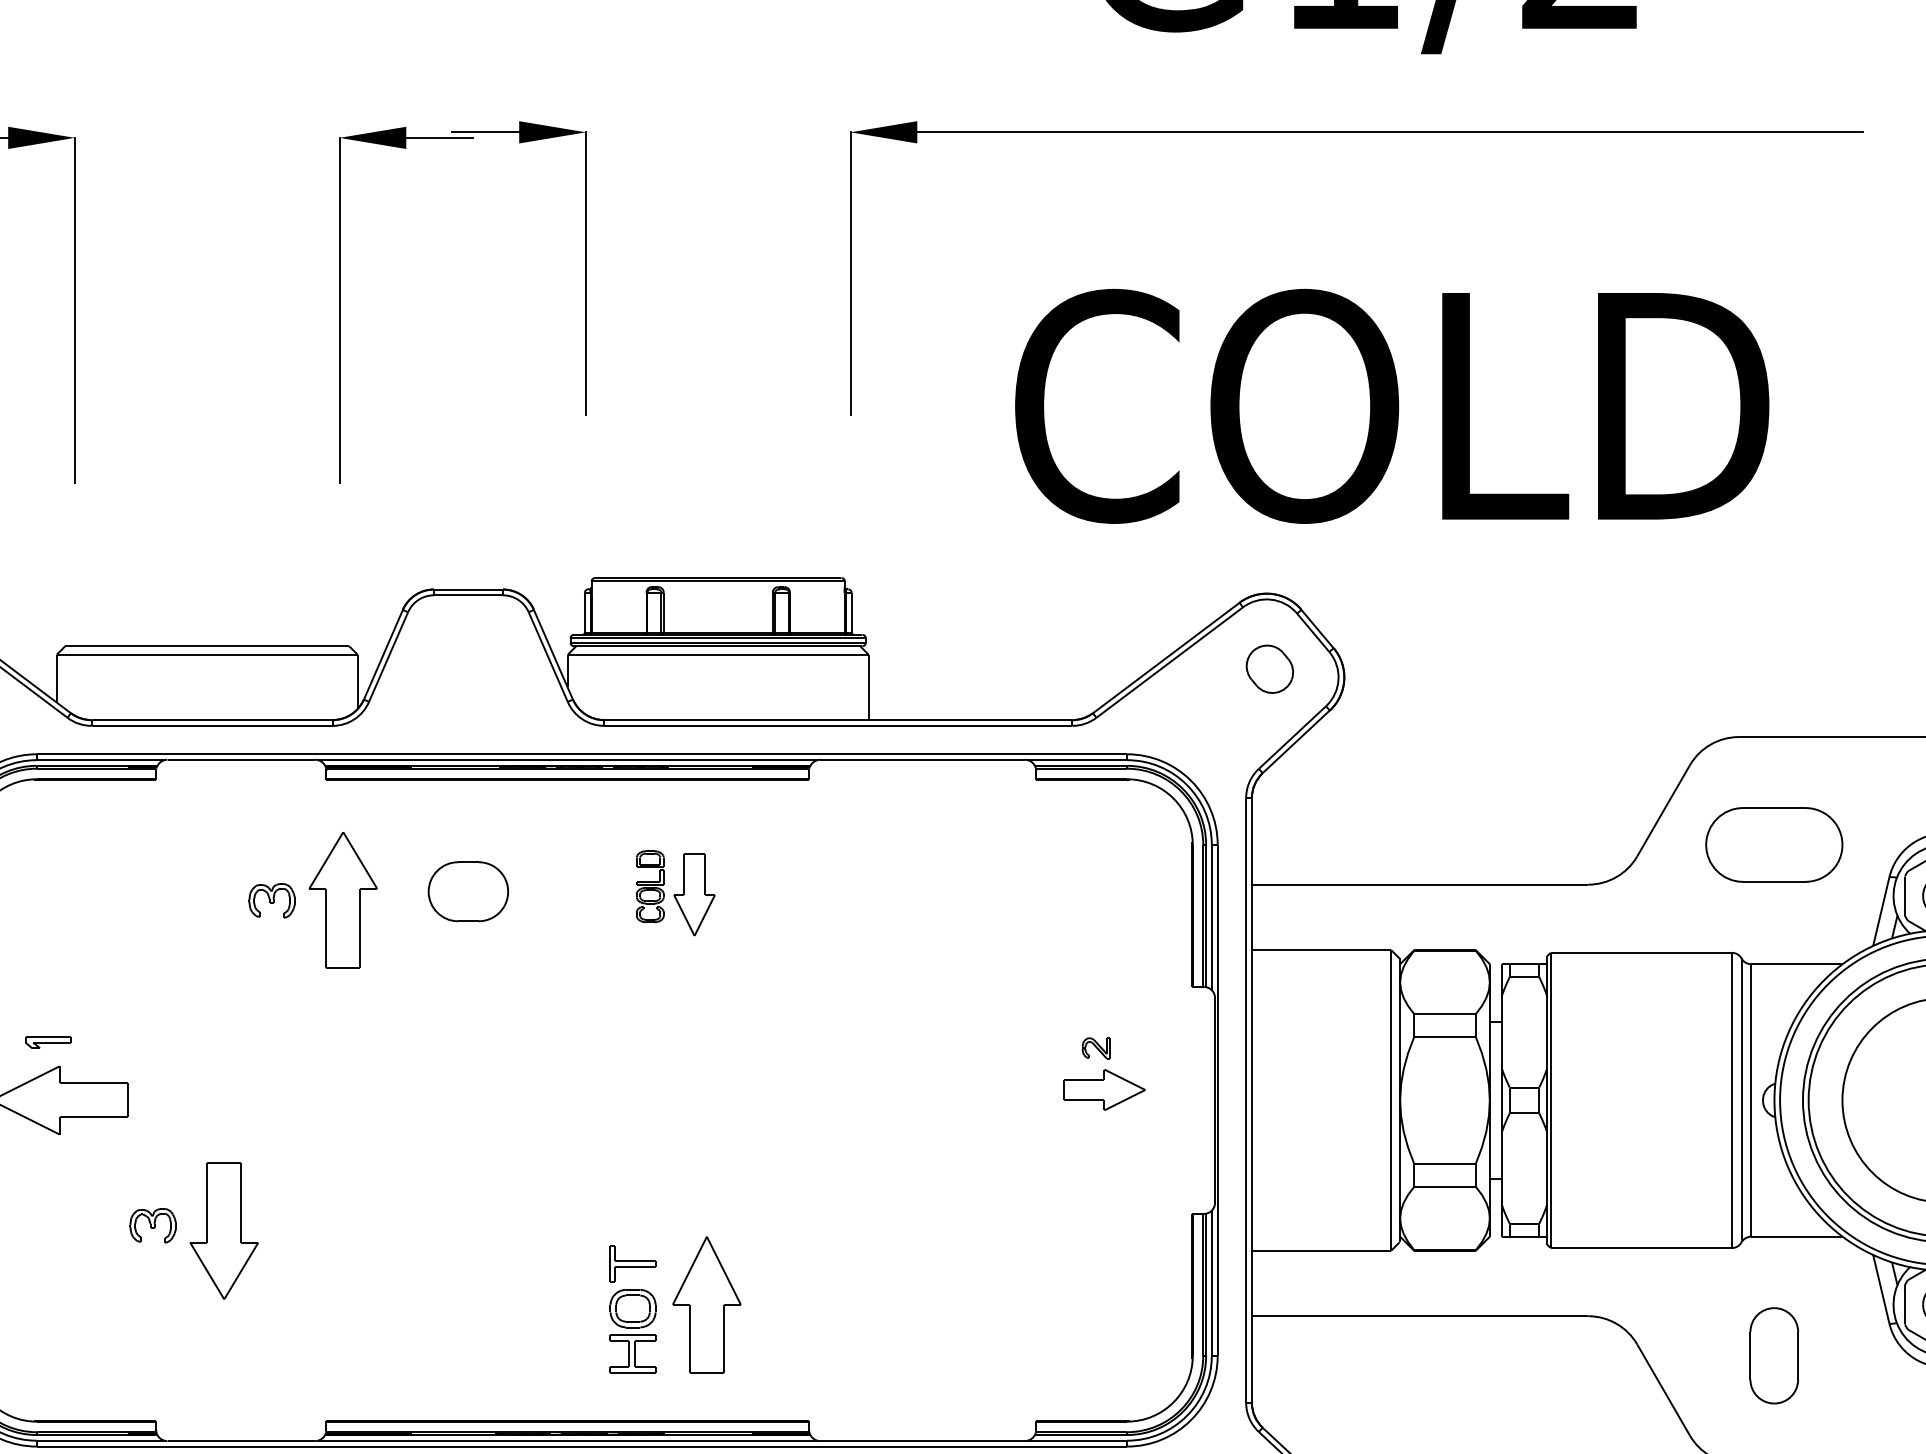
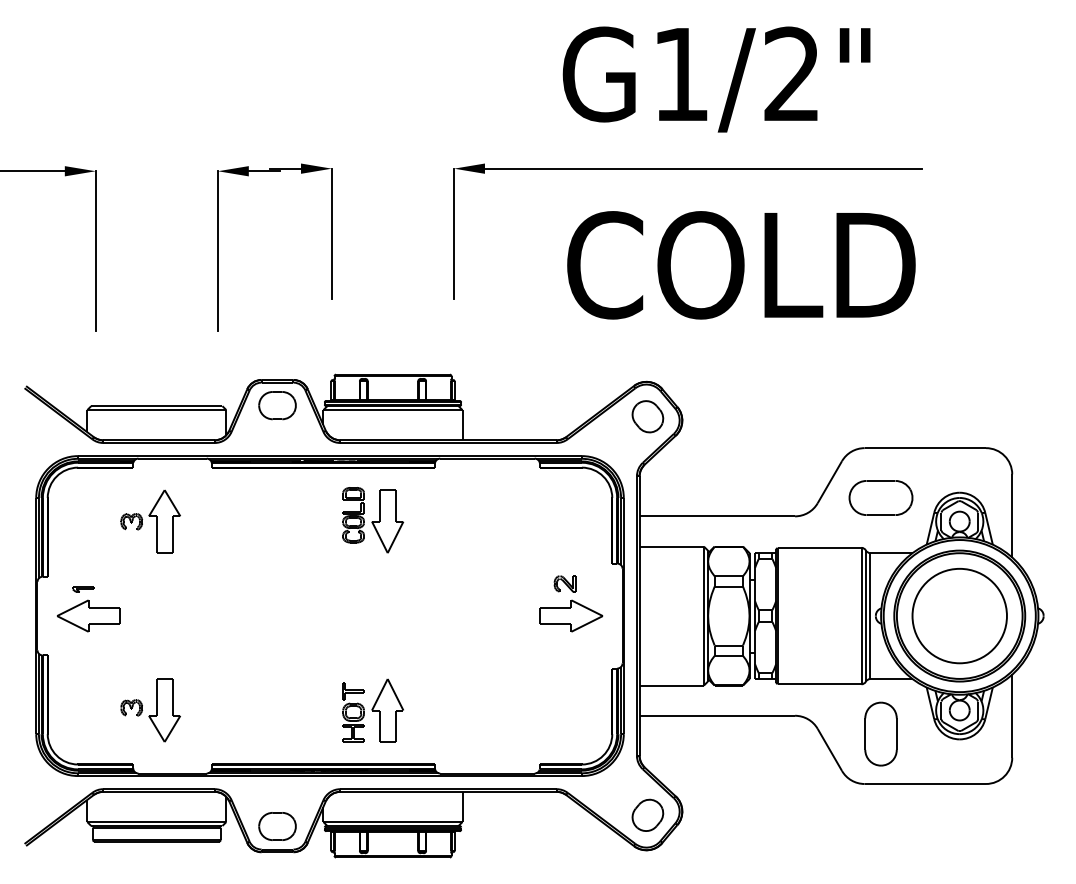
text: (1392, 406) -> (741, 265), moved
part: (1268, 668) -> (647, 416), size x1.43
part: (468, 891) -> (277, 405), moved
part: (676, 893) -> (373, 520), size x1.67
part: (312, 900) -> (150, 521), moved
part: (1104, 1073) -> (571, 603), size x1.67
part: (193, 1231) -> (150, 710), moved
part: (1773, 1354) -> (880, 733), size x1.43

